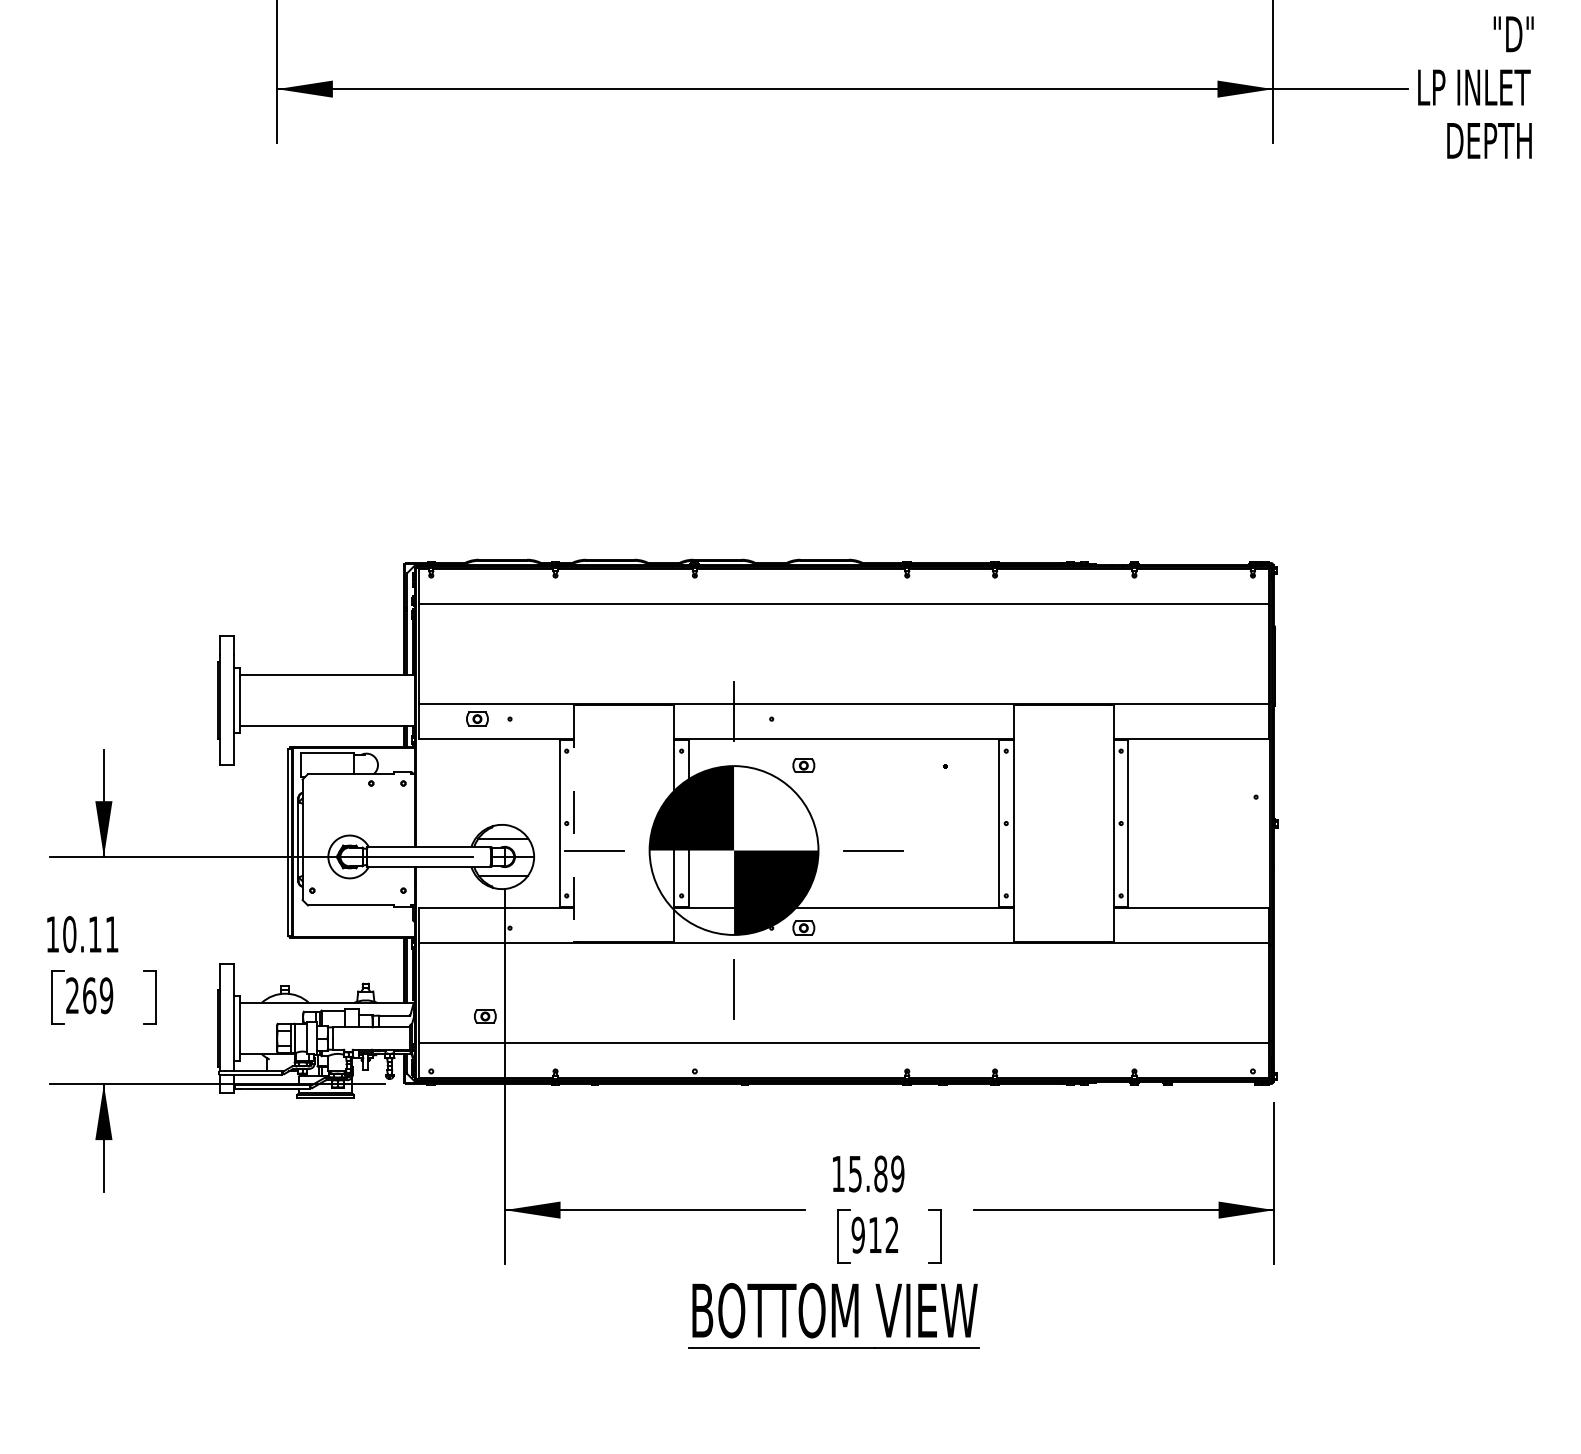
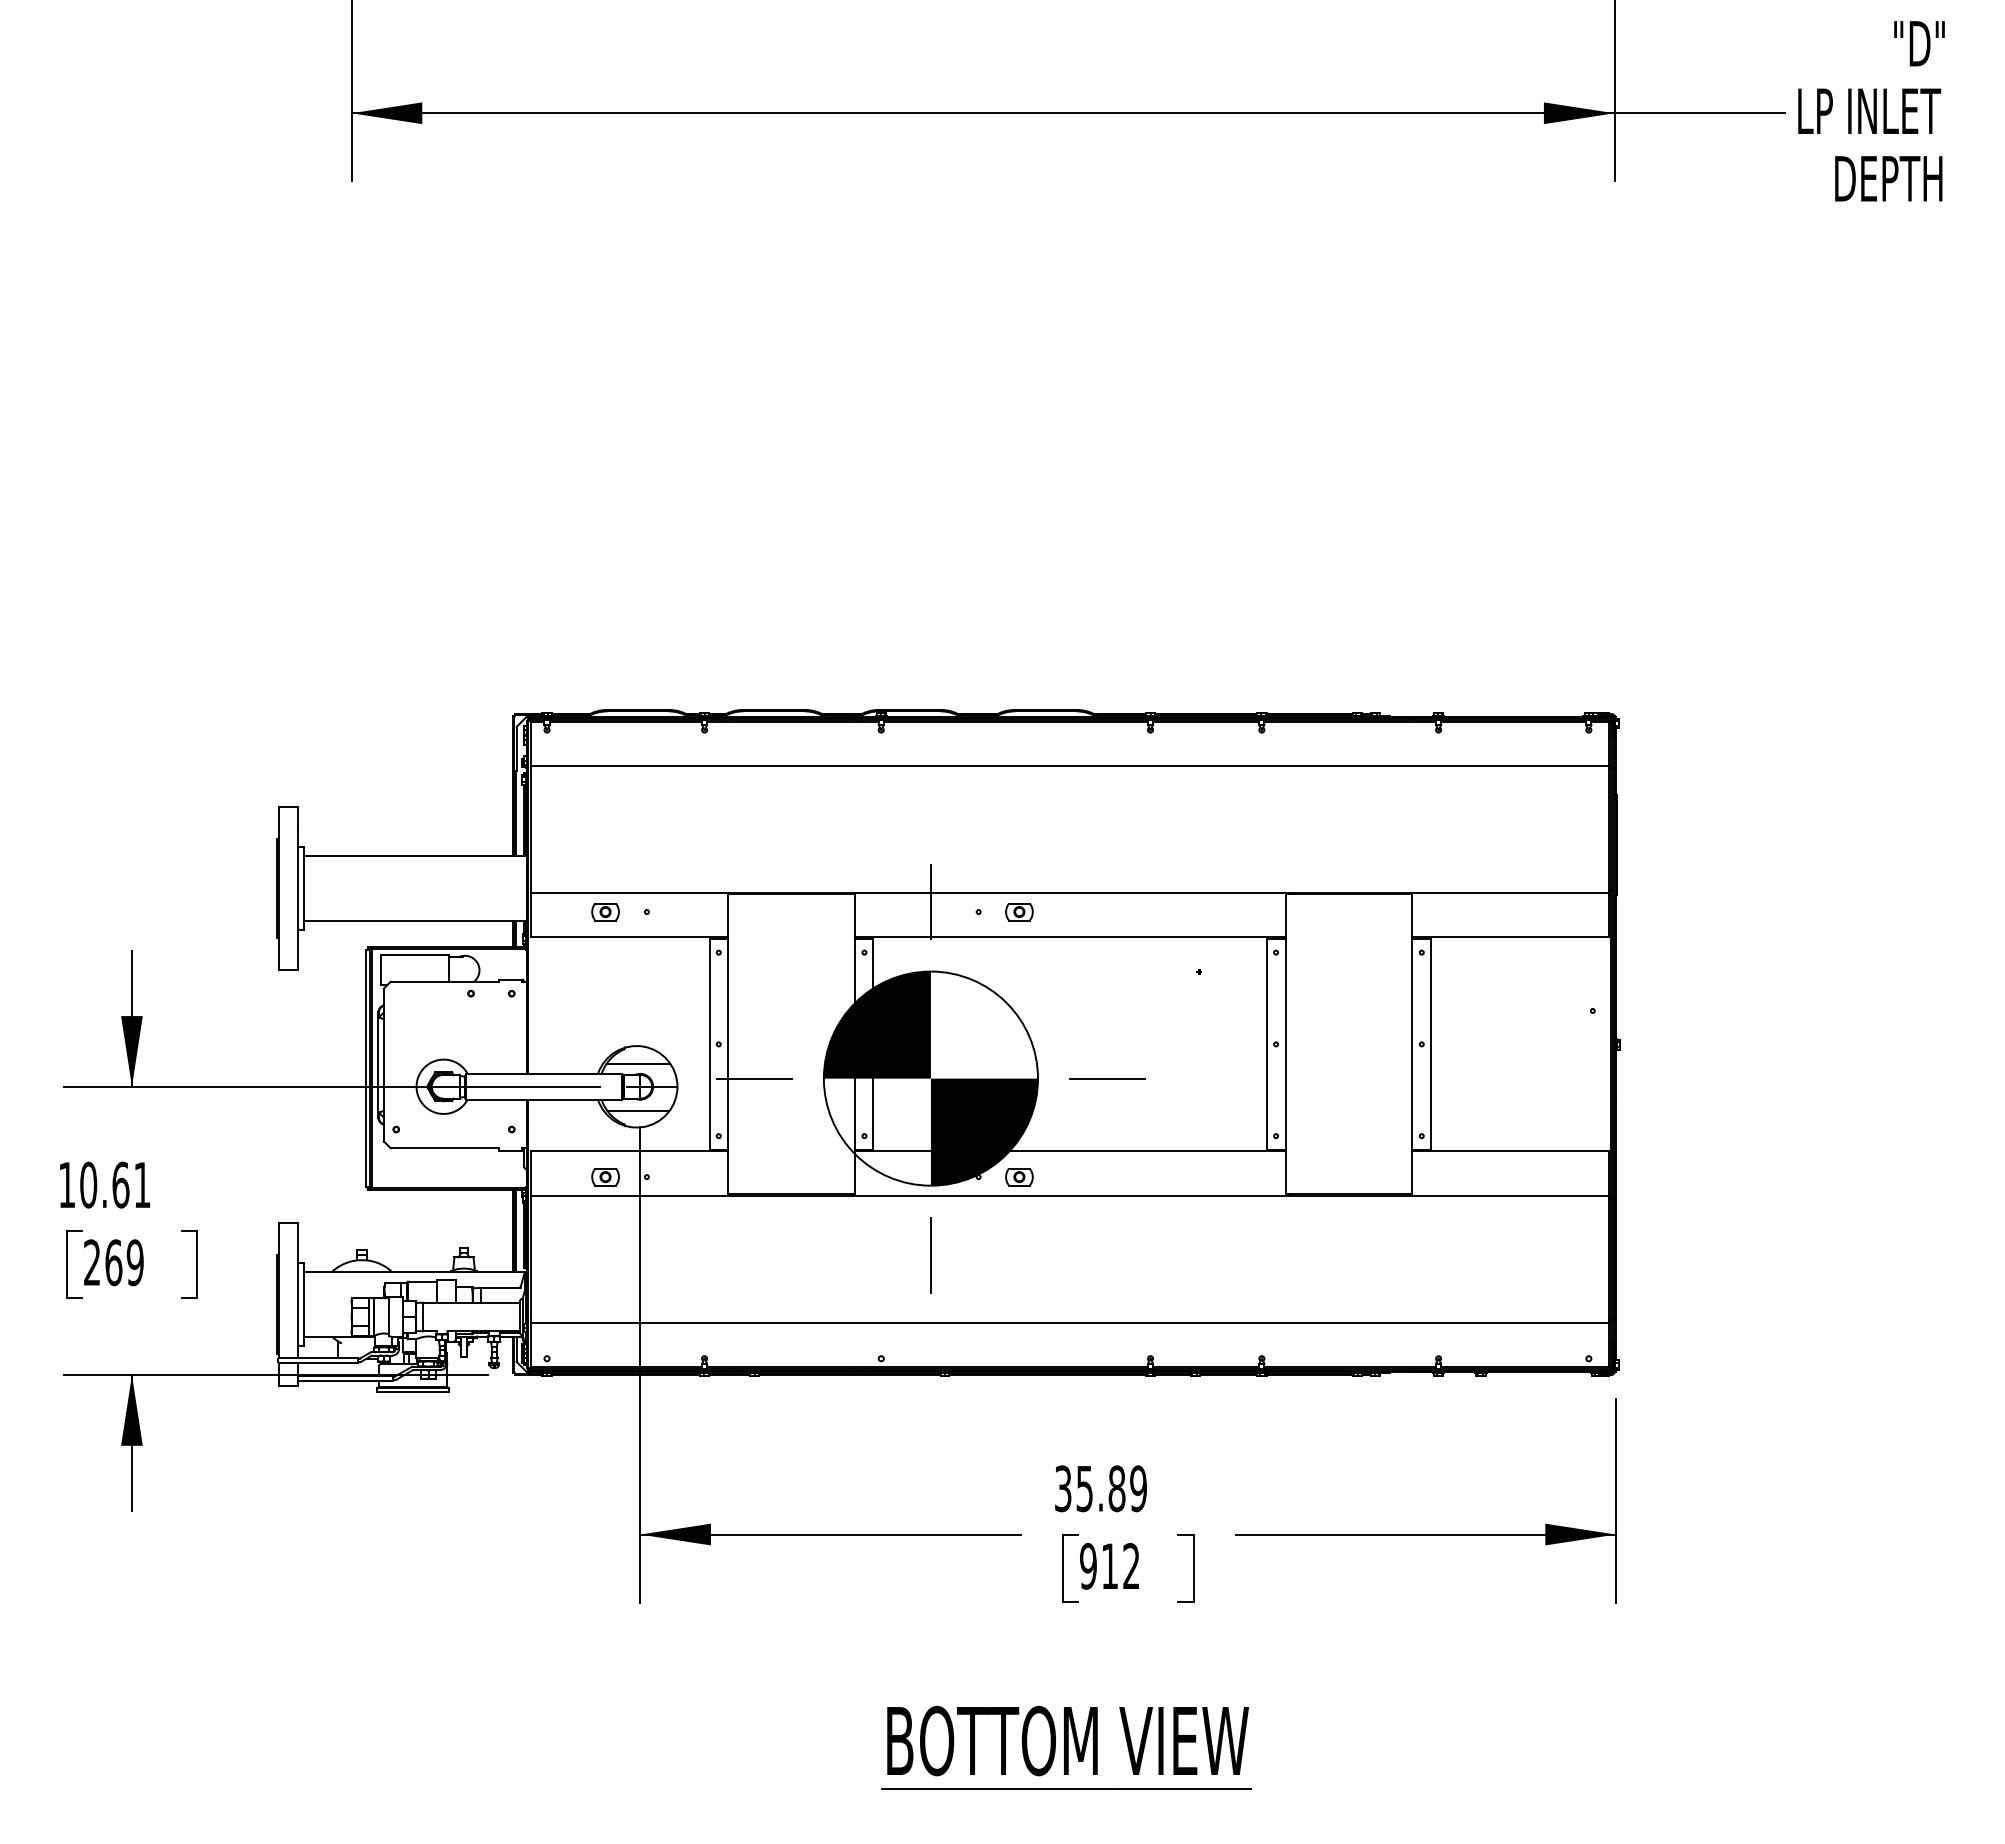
part: (803, 766) -> (1019, 912), moved
line: (574, 823) -> (728, 1044), dashed -> solid
text: (94, 934) -> (120, 1184), 10.11 -> 10.61
part: (485, 1016) -> (605, 1177), moved
text: (838, 1173) -> (1063, 1488), 15.89 -> 35.89
part: (833, 1315) -> (1066, 1747), moved

